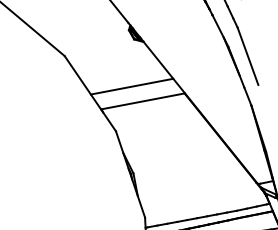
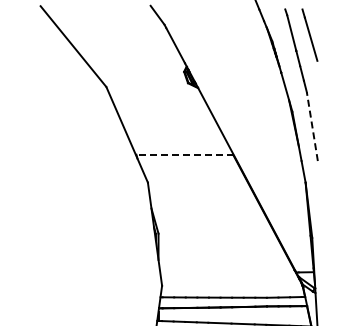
line: (248, 56) -> (312, 126), solid -> dashed
line: (131, 86) -> (175, 135), removed
line: (142, 101) -> (184, 154), solid -> dashed

